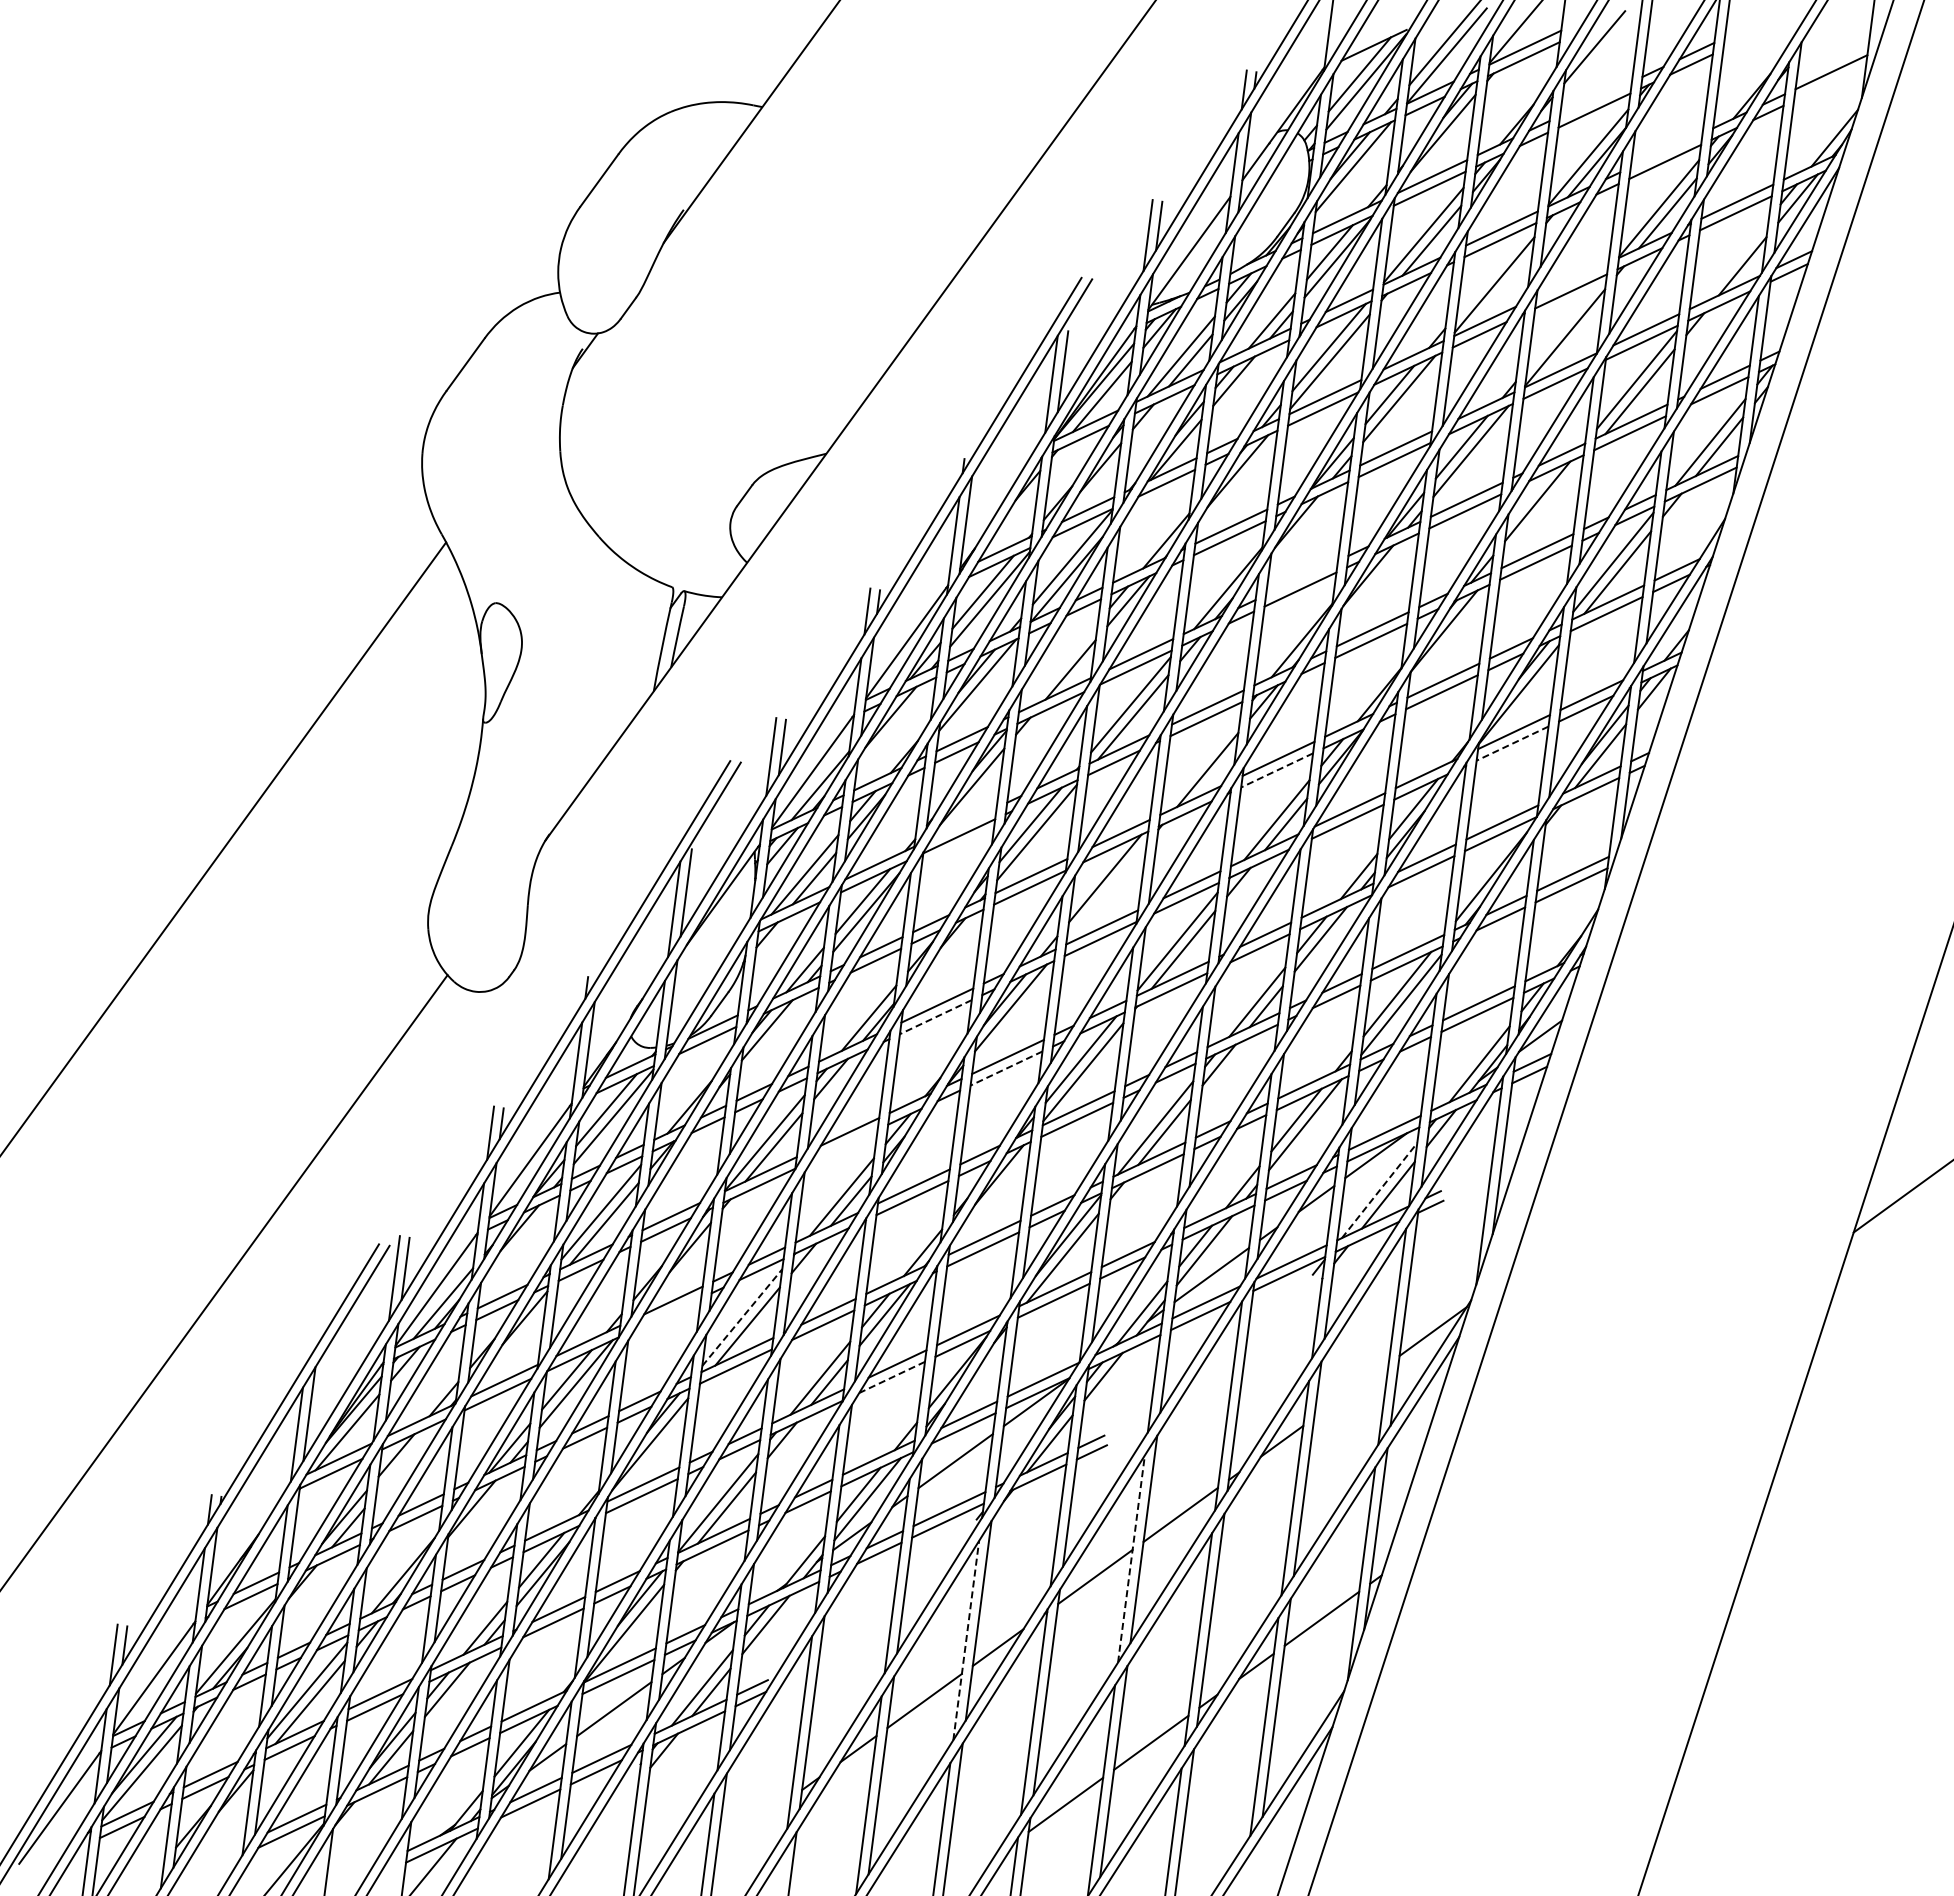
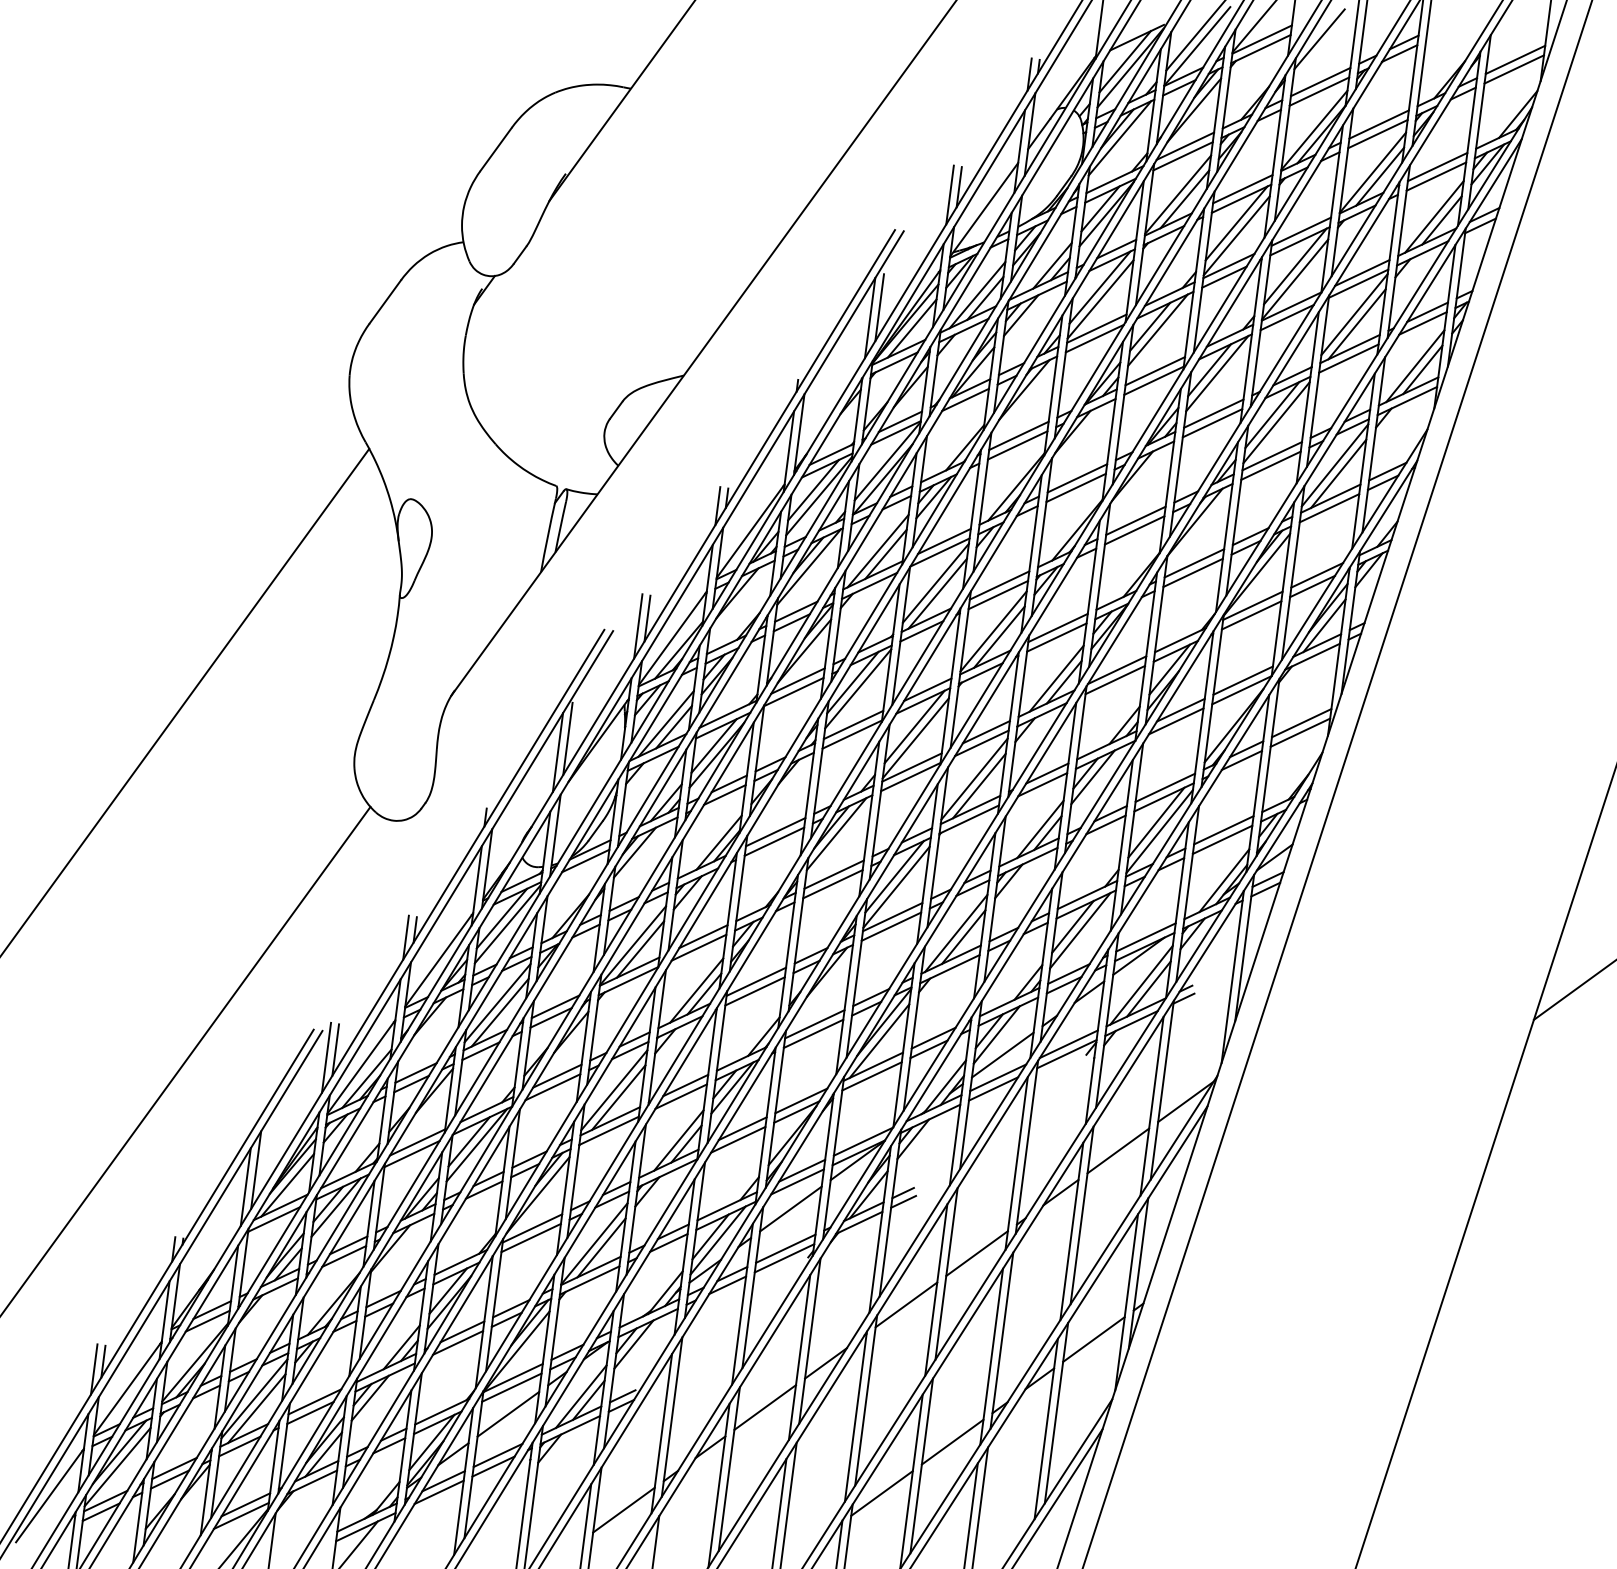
line: (1829, 83) -> (1513, 69), added
line: (1595, 99) -> (1320, 82), added
line: (1666, 150) -> (1378, 124), added
line: (1733, 261) -> (1434, 216), added
line: (1494, 269) -> (1236, 223), added
line: (1572, 279) -> (1301, 231), added
line: (1565, 321) -> (1295, 266), added
line: (1542, 510) -> (1276, 422), added
line: (1301, 577) -> (1076, 477), added
line: (1061, 665) -> (878, 550), added
line: (1512, 743) -> (1251, 615), dashed -> solid
line: (1200, 762) -> (993, 631), added
line: (1277, 770) -> (1057, 637), dashed -> solid
line: (963, 822) -> (797, 680), added
line: (1106, 891) -> (915, 737), added
line: (935, 1017) -> (774, 842), dashed -> solid
line: (1006, 1068) -> (832, 884), dashed -> solid
line: (844, 1144) -> (698, 947), added
line: (1379, 1190) -> (1141, 985), dashed -> solid
line: (667, 1313) -> (552, 1086), added
line: (742, 1317) -> (614, 1090), dashed -> solid
line: (891, 1377) -> (737, 1139), dashed -> solid
line: (1351, 1390) -> (1118, 1150), added
line: (405, 1459) -> (335, 1207), added
line: (1131, 1558) -> (936, 1289), dashed -> solid
line: (966, 1640) -> (799, 1357), dashed -> solid
line: (753, 1825) -> (623, 1510), added

